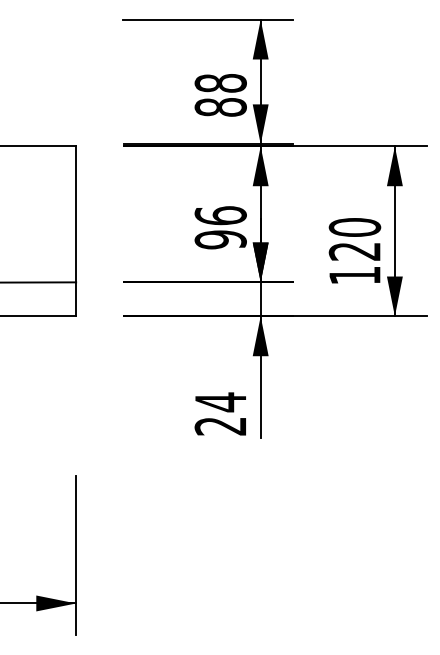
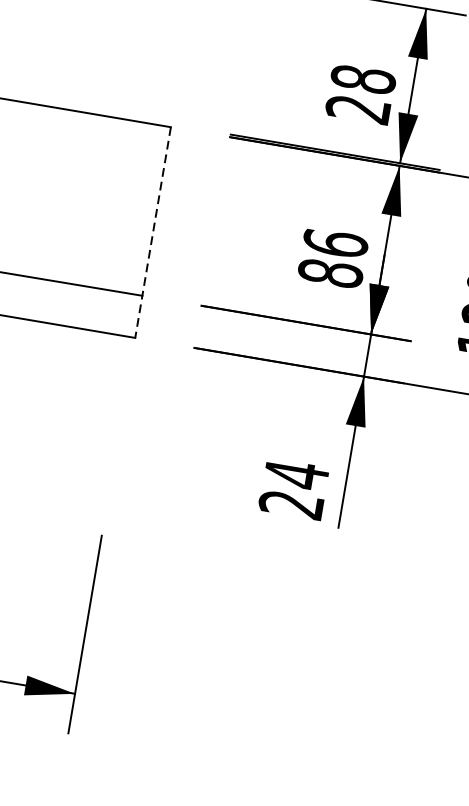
text: (220, 107) -> (357, 109), 88 -> 28
line: (76, 231) -> (153, 232), solid -> dashed
text: (220, 239) -> (330, 272), 96 -> 86

